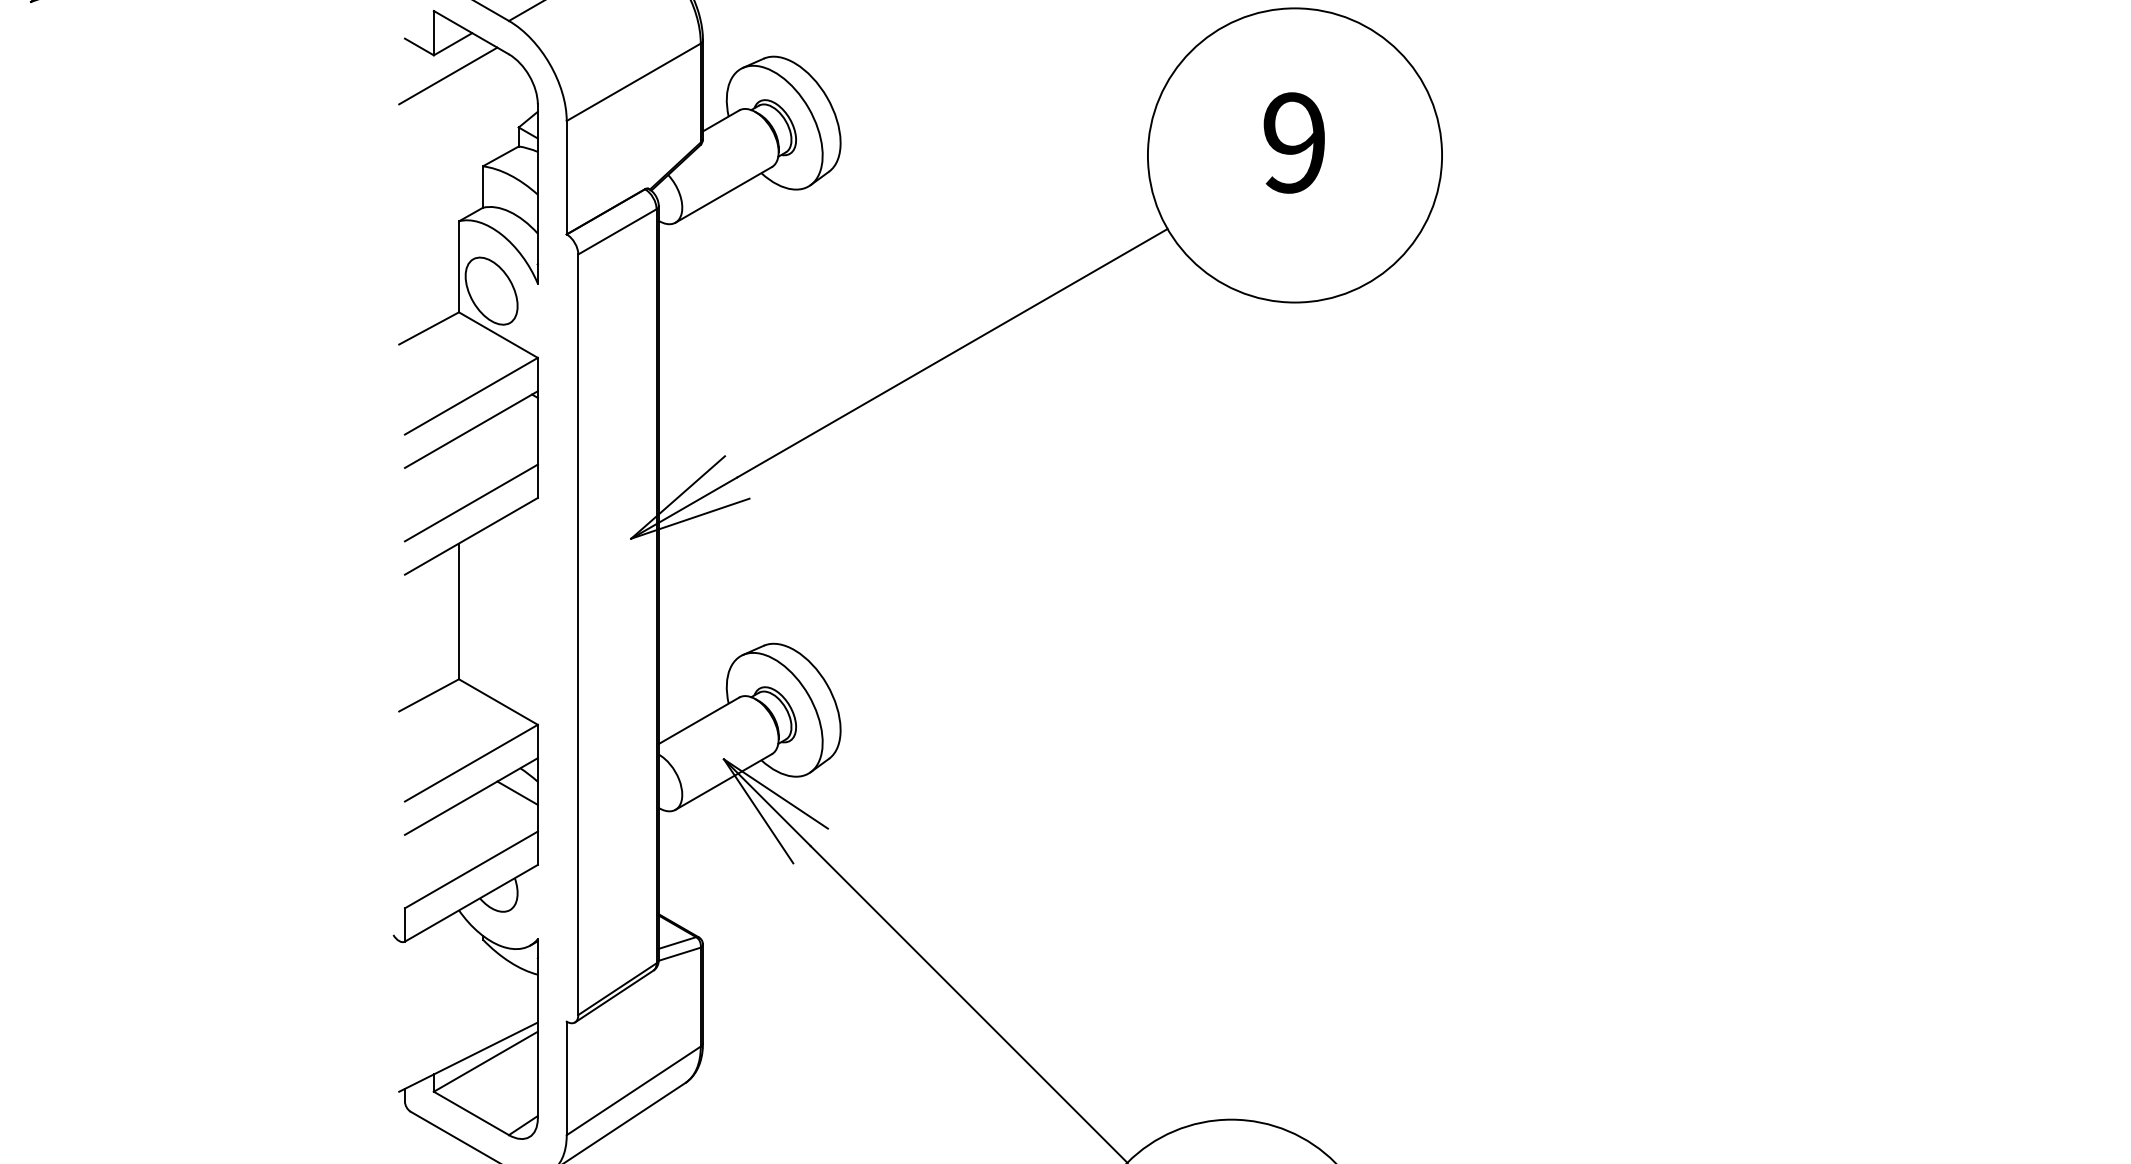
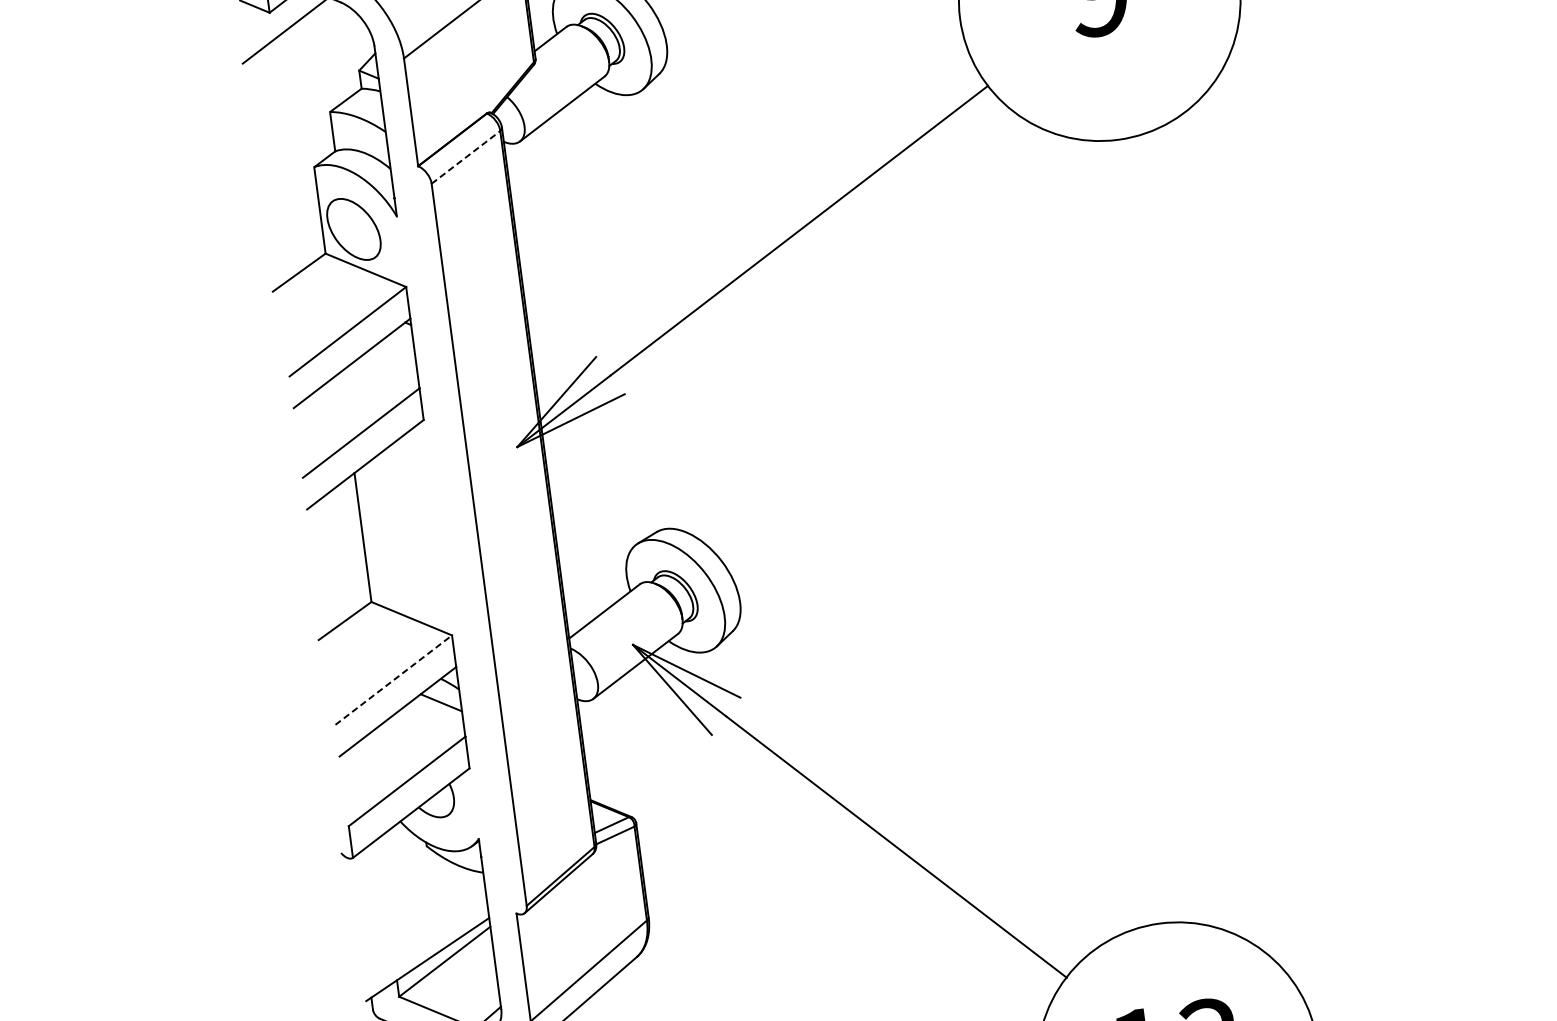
line: (617, 231) -> (465, 157), solid -> dashed
line: (471, 763) -> (393, 680), solid -> dashed

